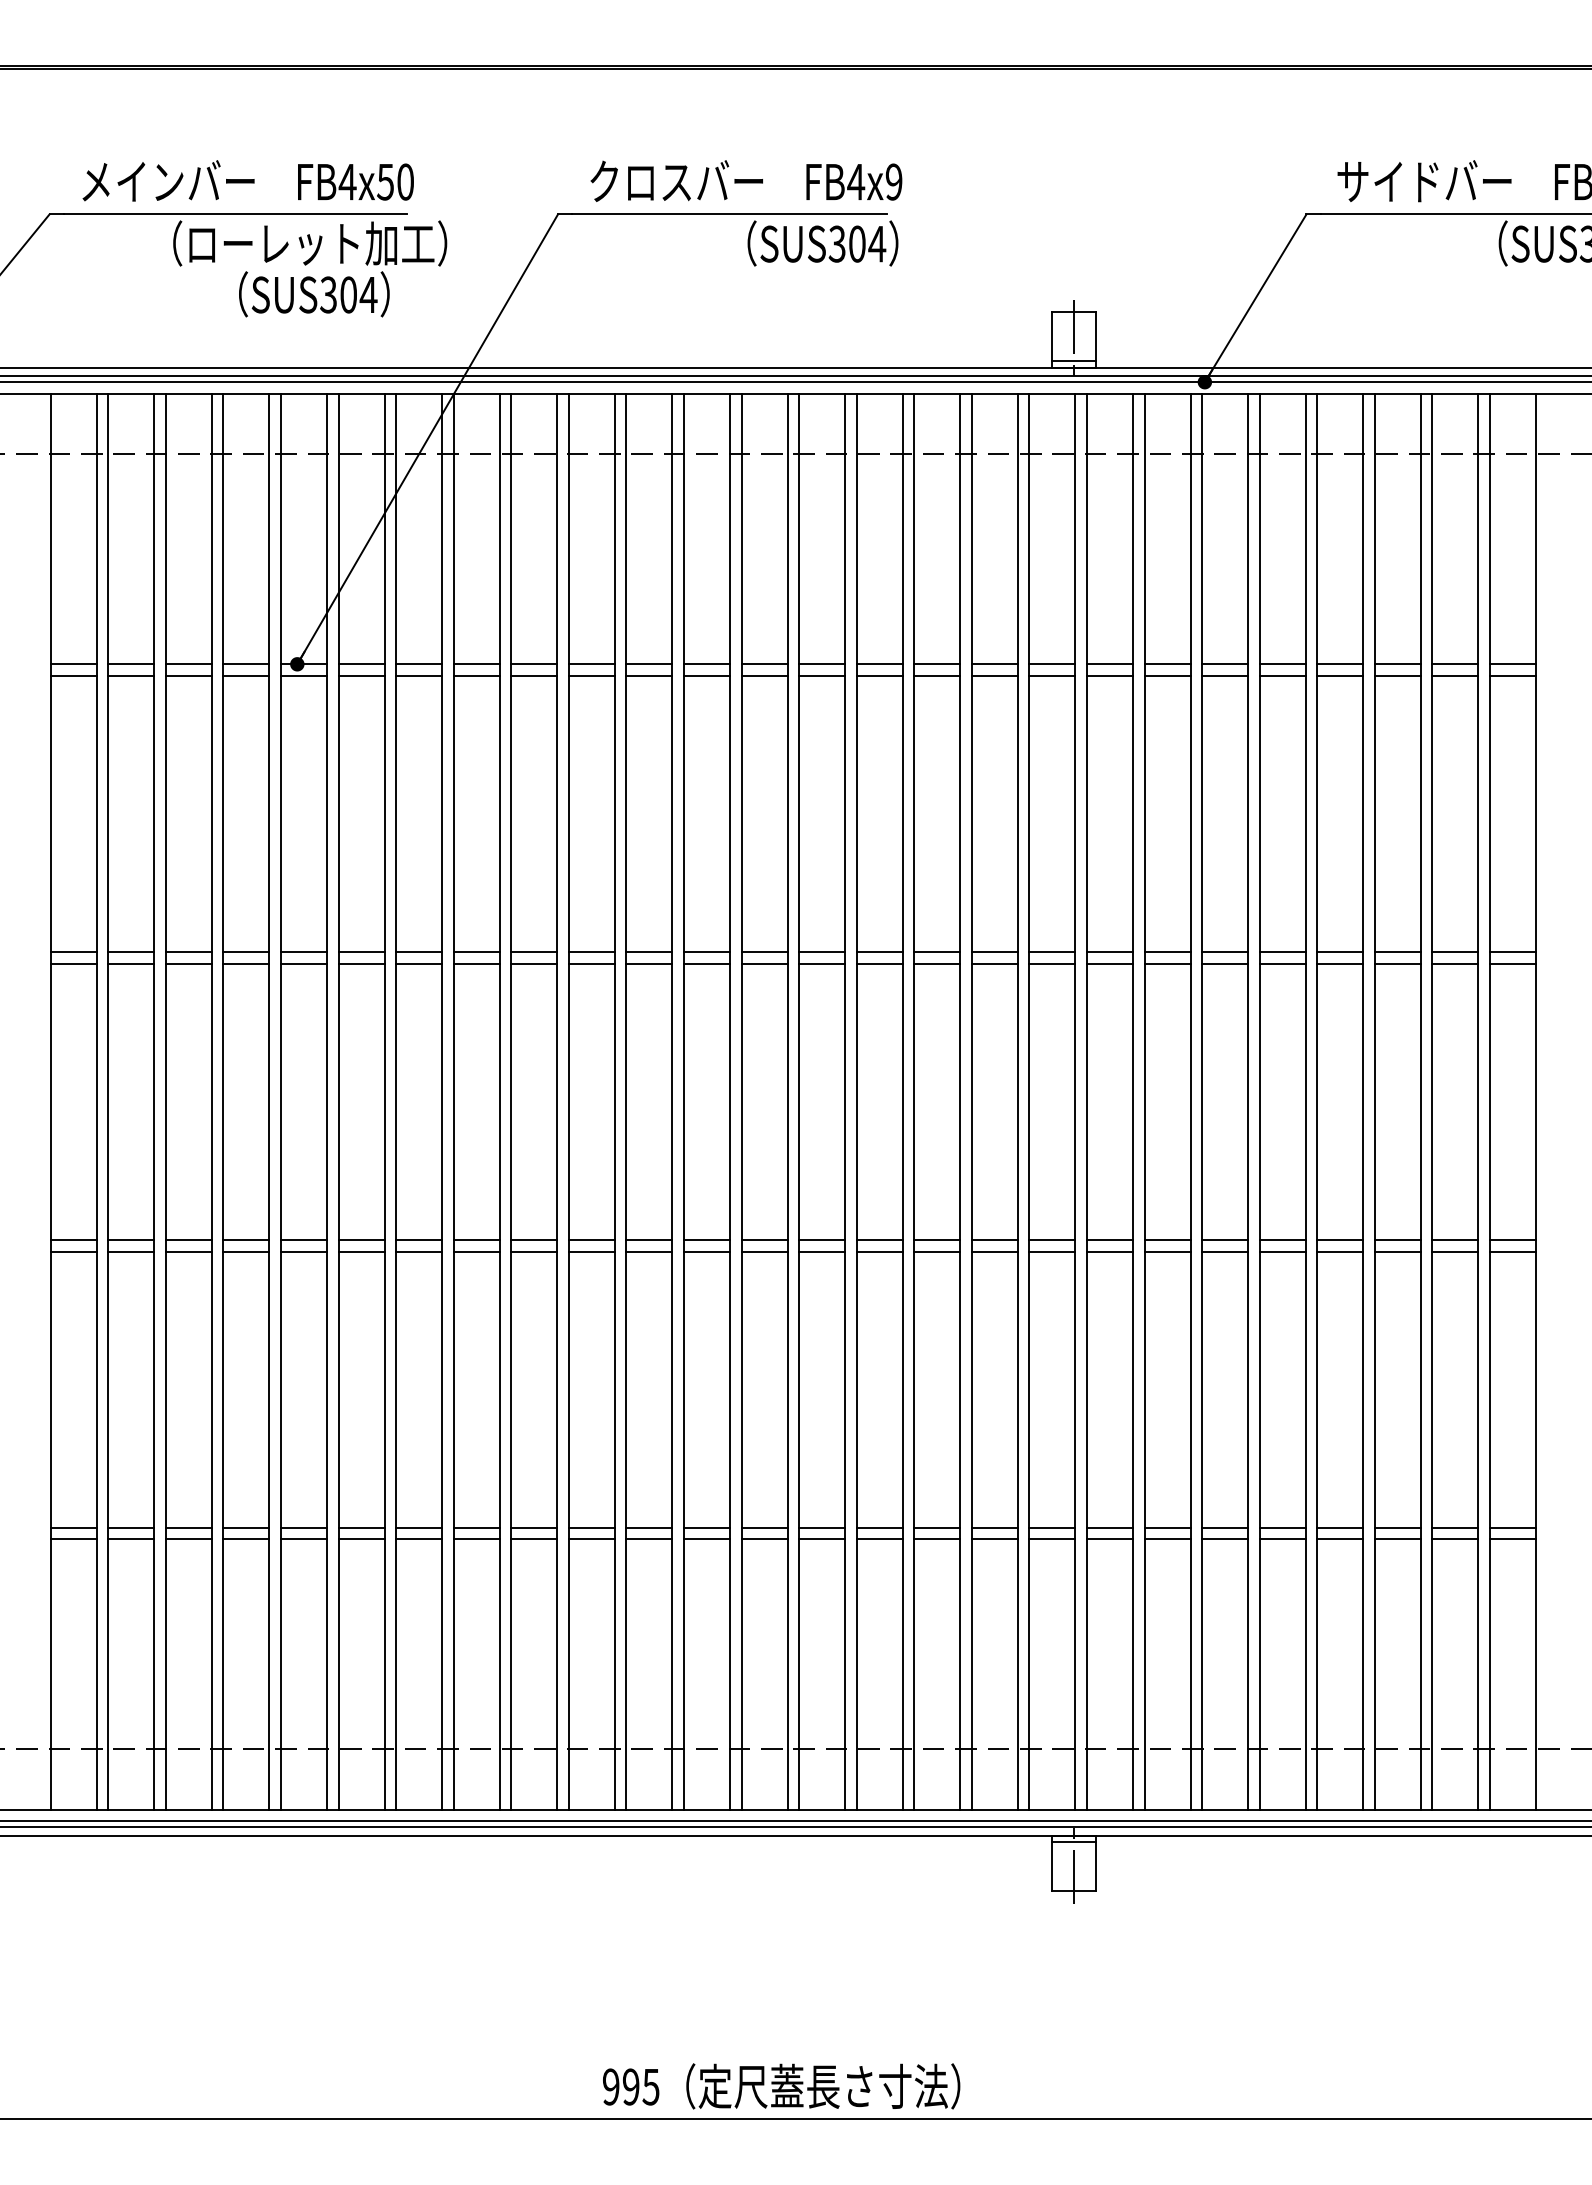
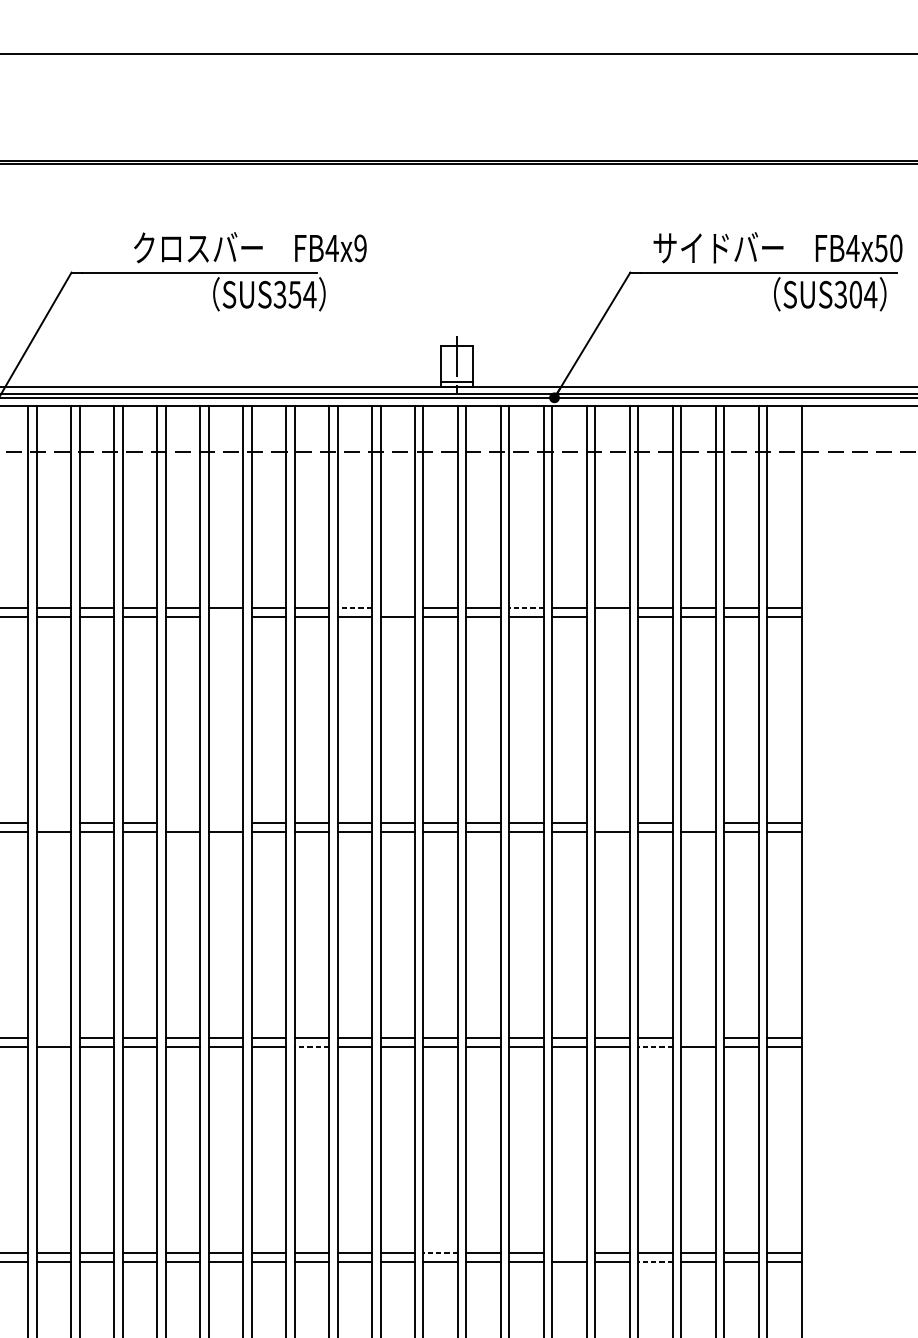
text: (746, 180) -> (250, 247), moved
text: (856, 243) -> (294, 294), SUS304 -> SUS354
line: (936, 664) -> (354, 608), solid -> dashed
line: (994, 664) -> (397, 608), removed
line: (1167, 664) -> (526, 608), solid -> dashed
line: (764, 675) -> (225, 616), removed
line: (1282, 675) -> (612, 616), removed
line: (534, 952) -> (54, 823), removed
line: (706, 952) -> (182, 823), removed
line: (764, 952) -> (225, 823), removed
line: (1282, 952) -> (612, 823), removed
line: (1397, 952) -> (698, 823), removed
line: (534, 1240) -> (54, 1038), removed
line: (1397, 1240) -> (698, 1038), removed
line: (879, 1251) -> (311, 1046), solid -> dashed
line: (1339, 1251) -> (655, 1046), solid -> dashed
line: (1051, 1527) -> (440, 1252), solid -> dashed
line: (1225, 1527) -> (569, 1252), removed
line: (1339, 1539) -> (655, 1261), solid -> dashed

